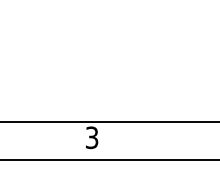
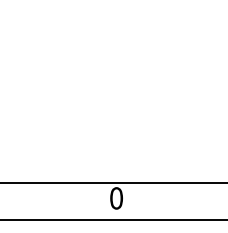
text: (92, 137) -> (116, 198), 3 -> 0

